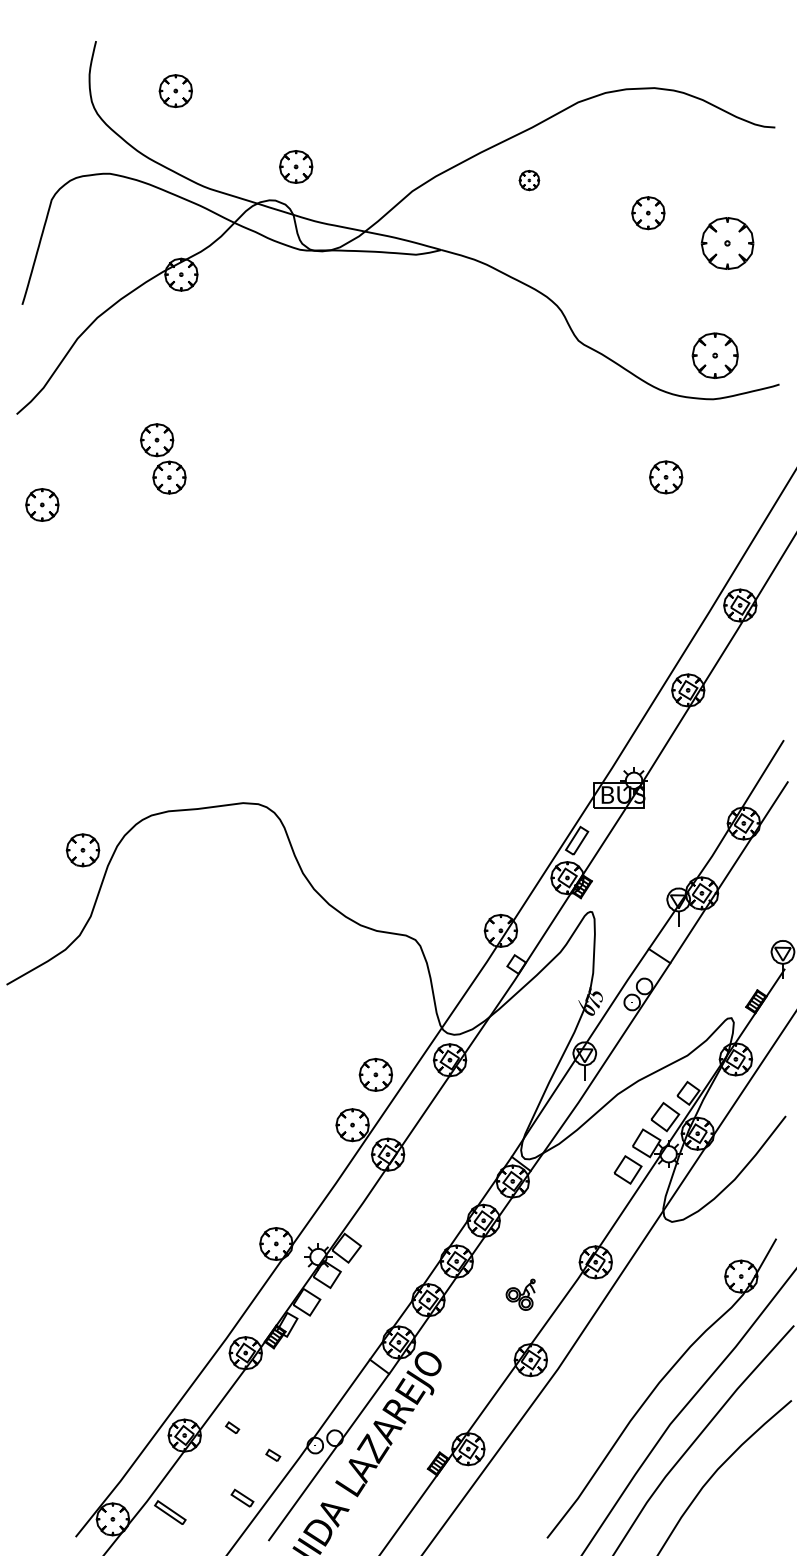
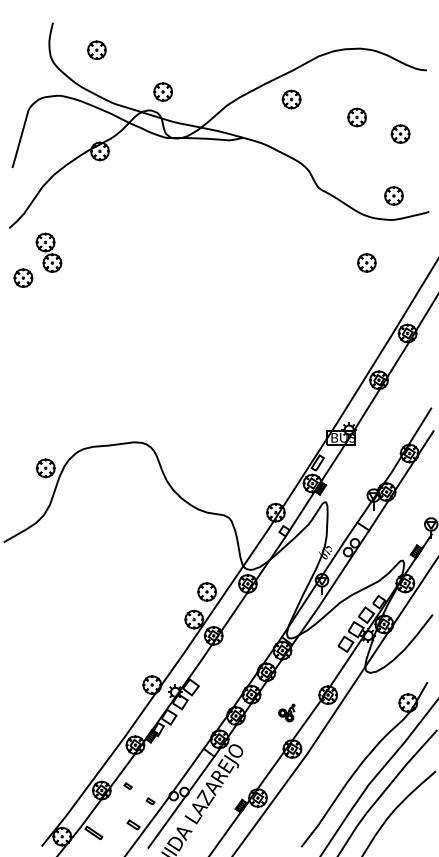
part: (529, 180) -> (291, 99), size x1.67
part: (727, 242) -> (400, 133), size x0.62
part: (714, 354) -> (393, 195), size x0.71
part: (162, 458) -> (48, 252), moved

